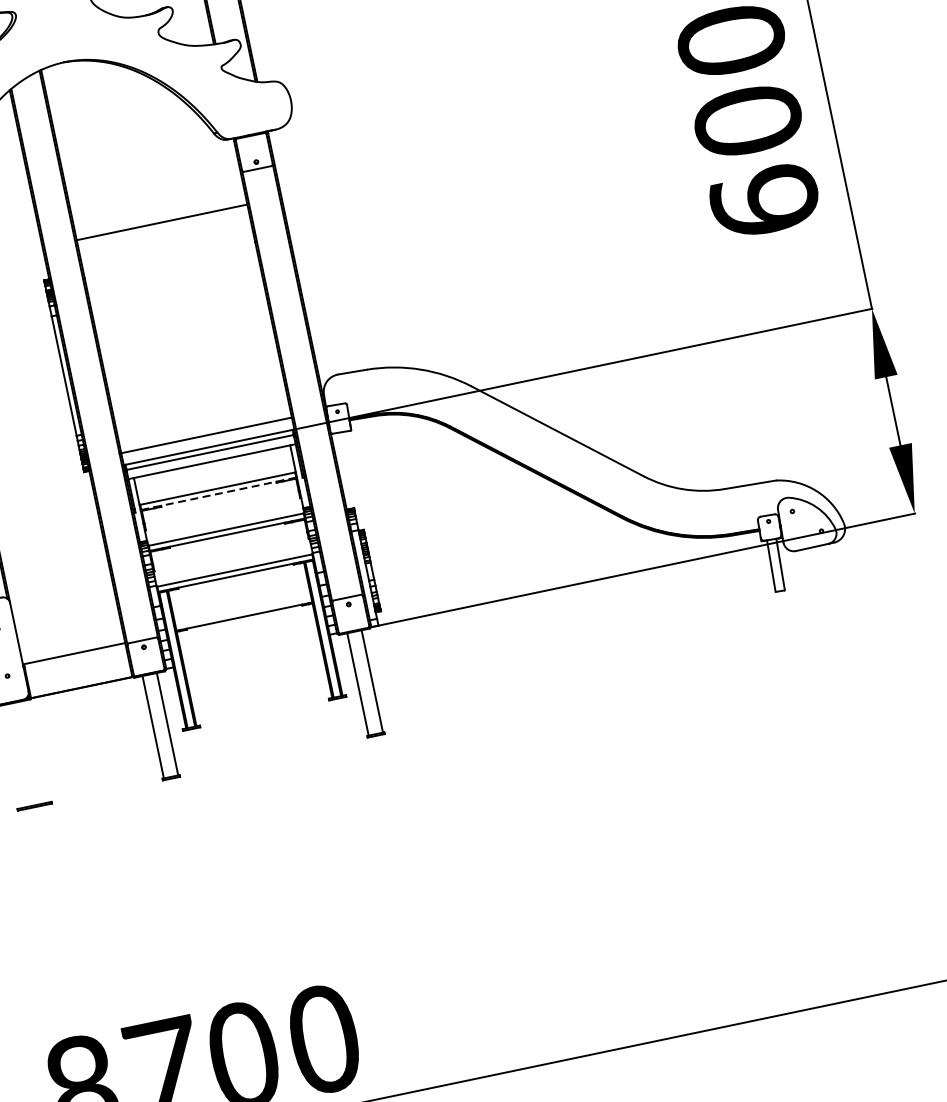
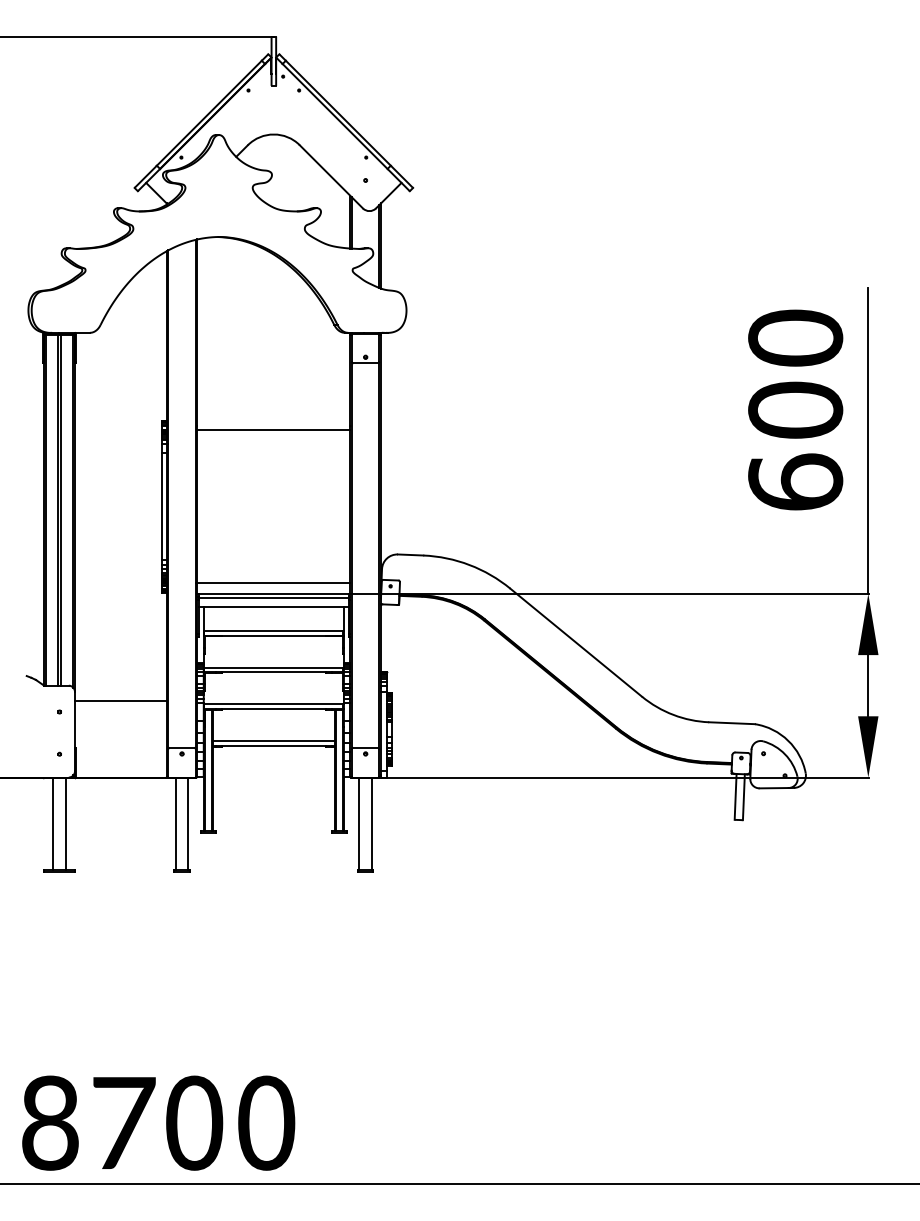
line: (161, 222) -> (273, 430), moved
line: (219, 493) -> (274, 635), dashed -> solid
line: (243, 612) -> (273, 741), added
line: (73, 654) -> (120, 701), moved
line: (31, 752) -> (66, 824), added
line: (17, 755) -> (53, 824), added

